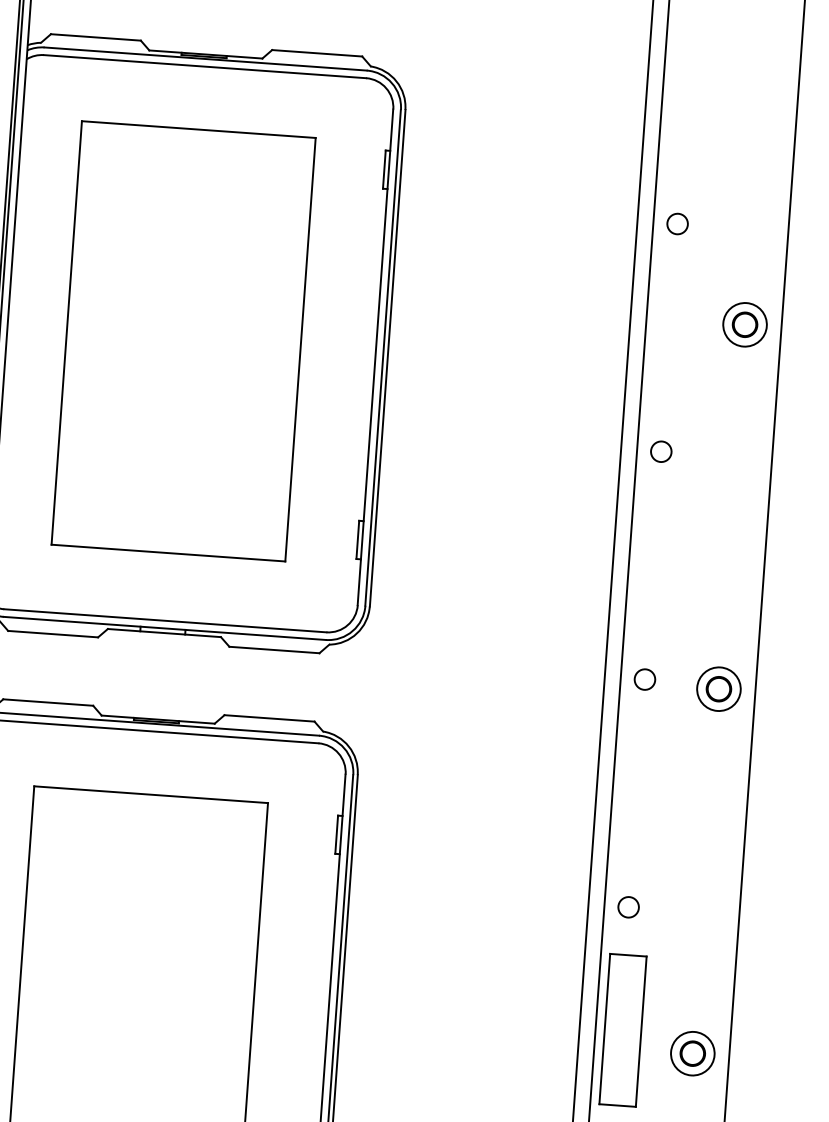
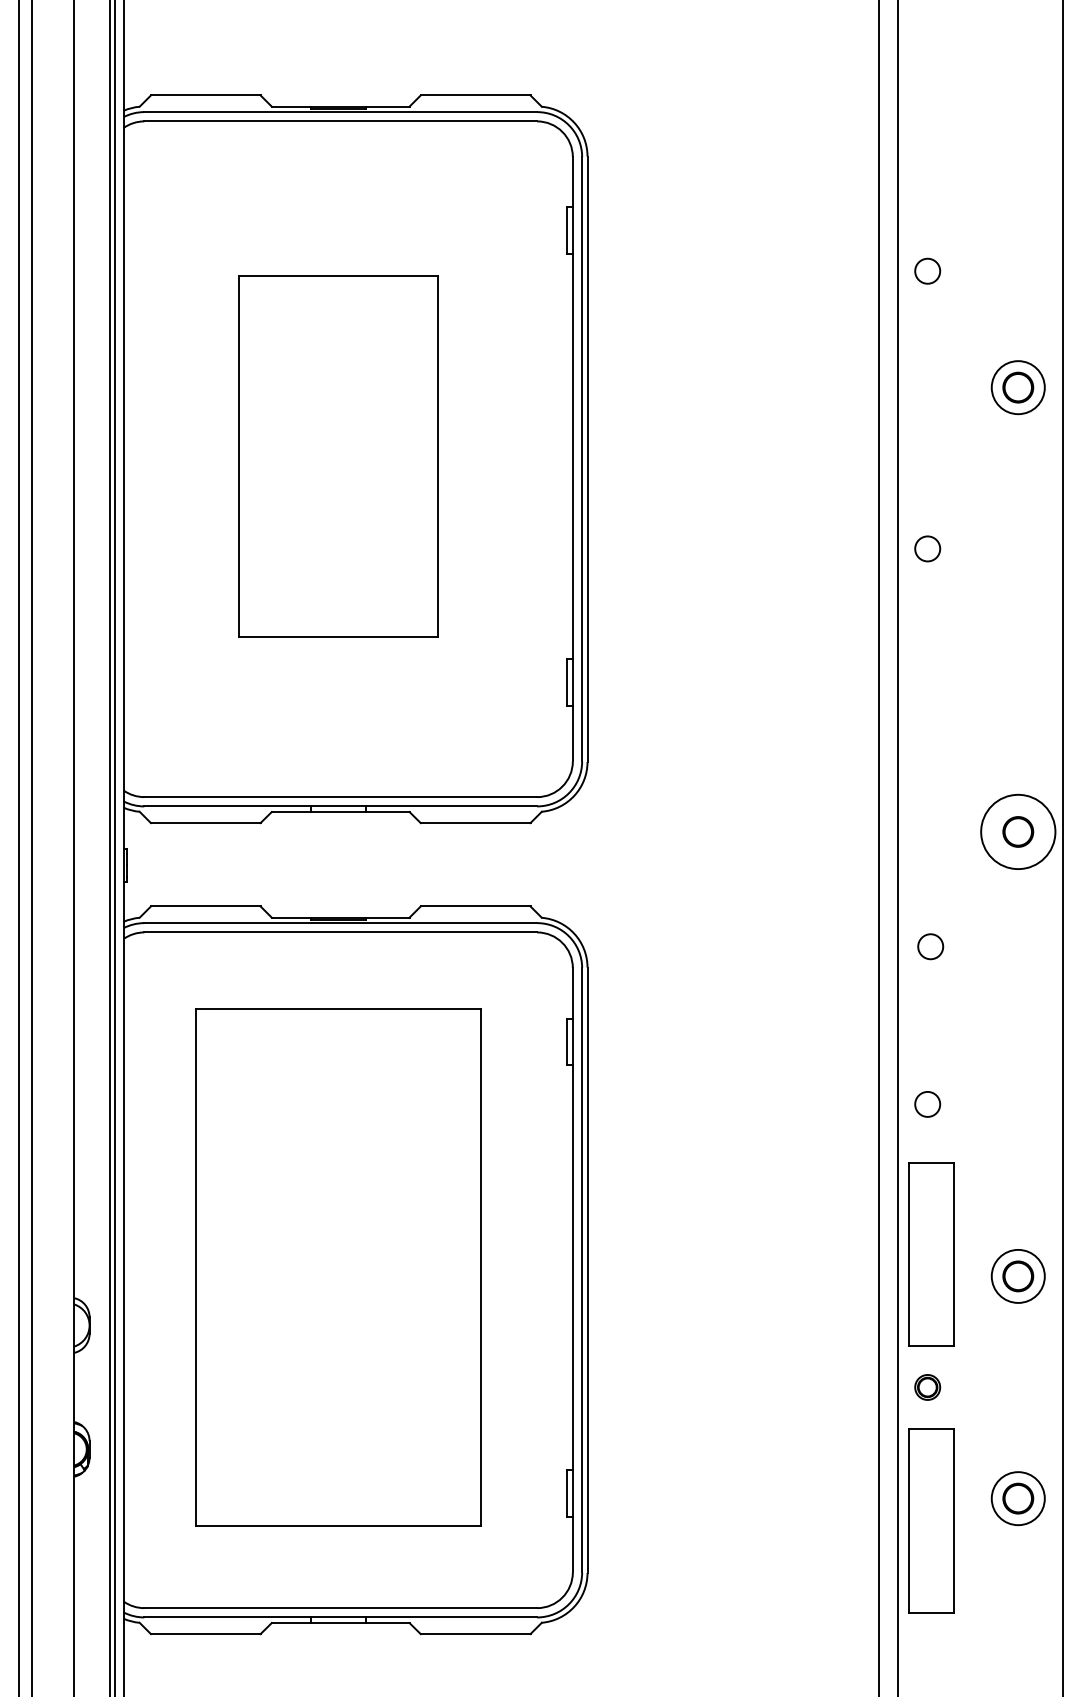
part: (183, 341) -> (338, 456), size x0.7
circle: (644, 679) -> (930, 946), moved
circle: (718, 688) -> (1017, 831), size x1.4

